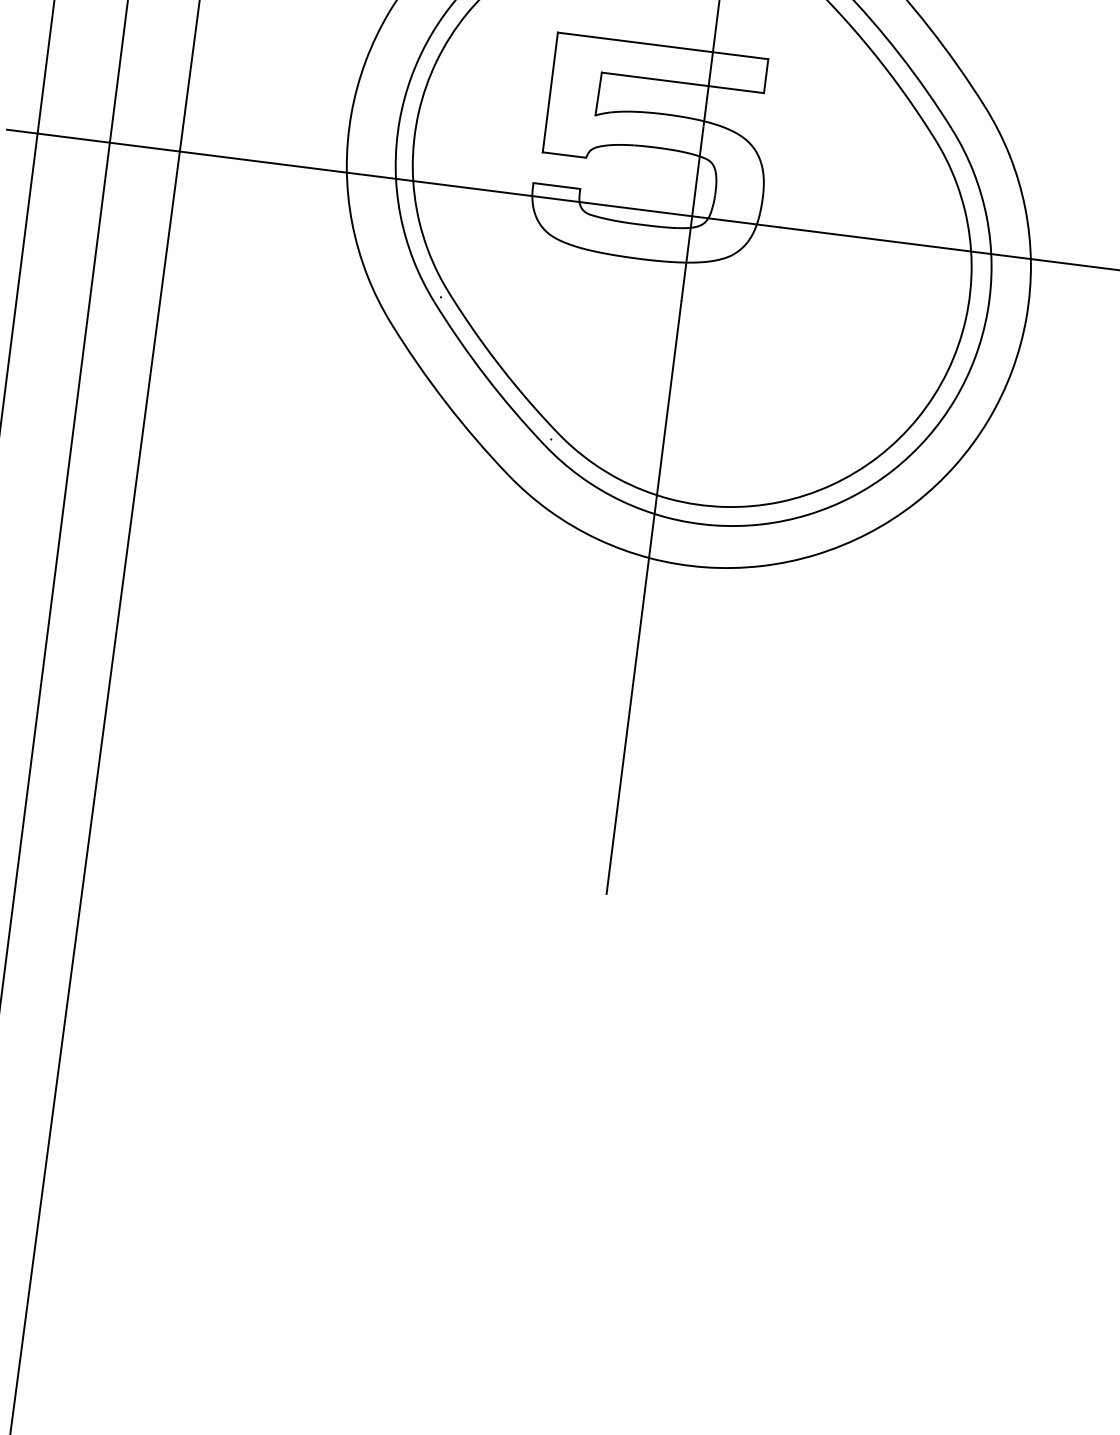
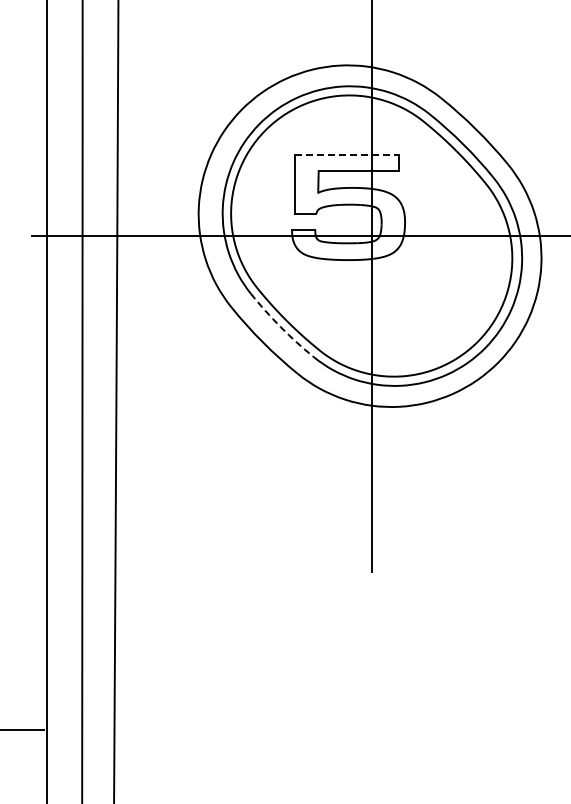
line: (664, 45) -> (347, 154), solid -> dashed
arc: (485, 377) -> (280, 327), solid -> dashed

